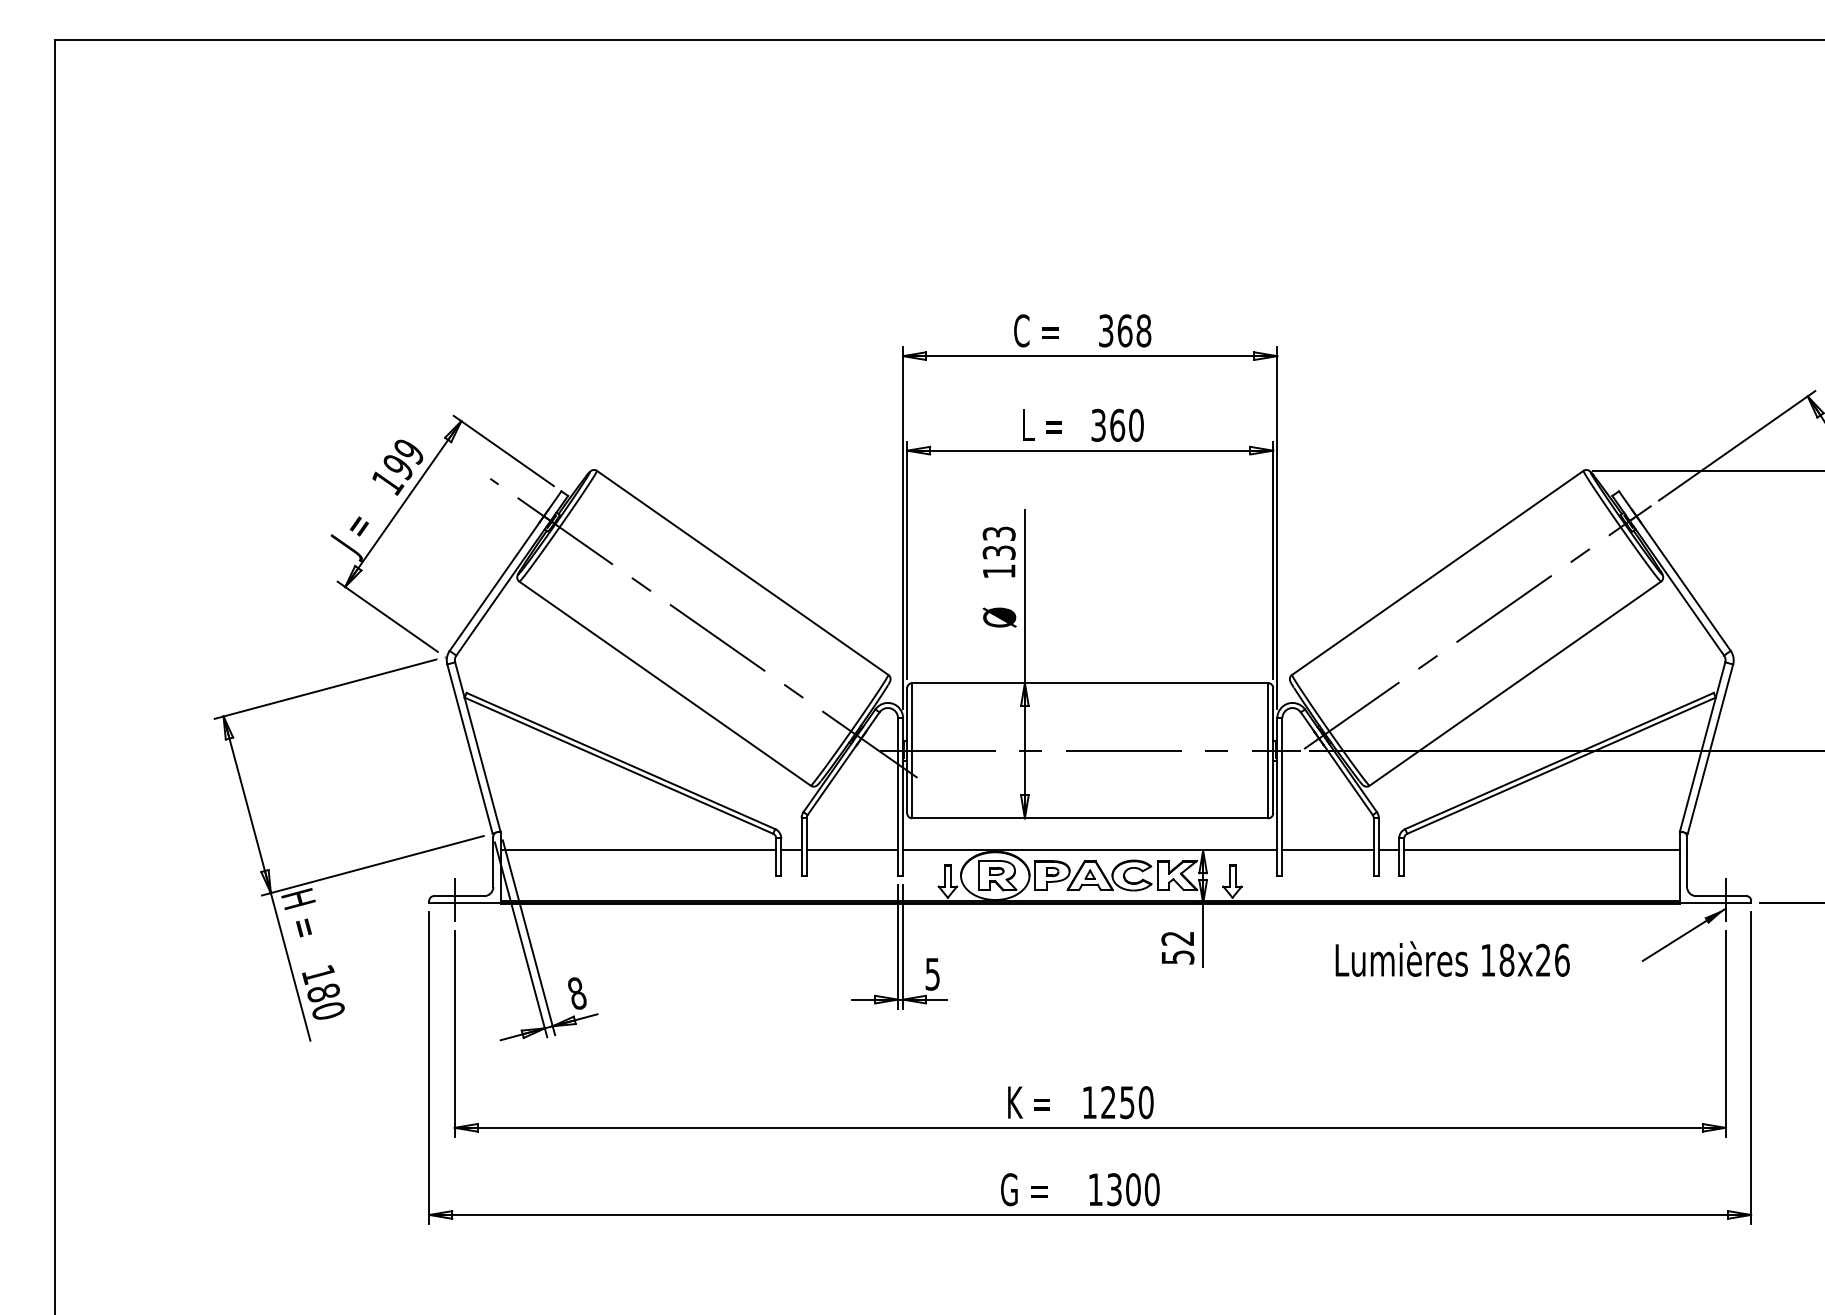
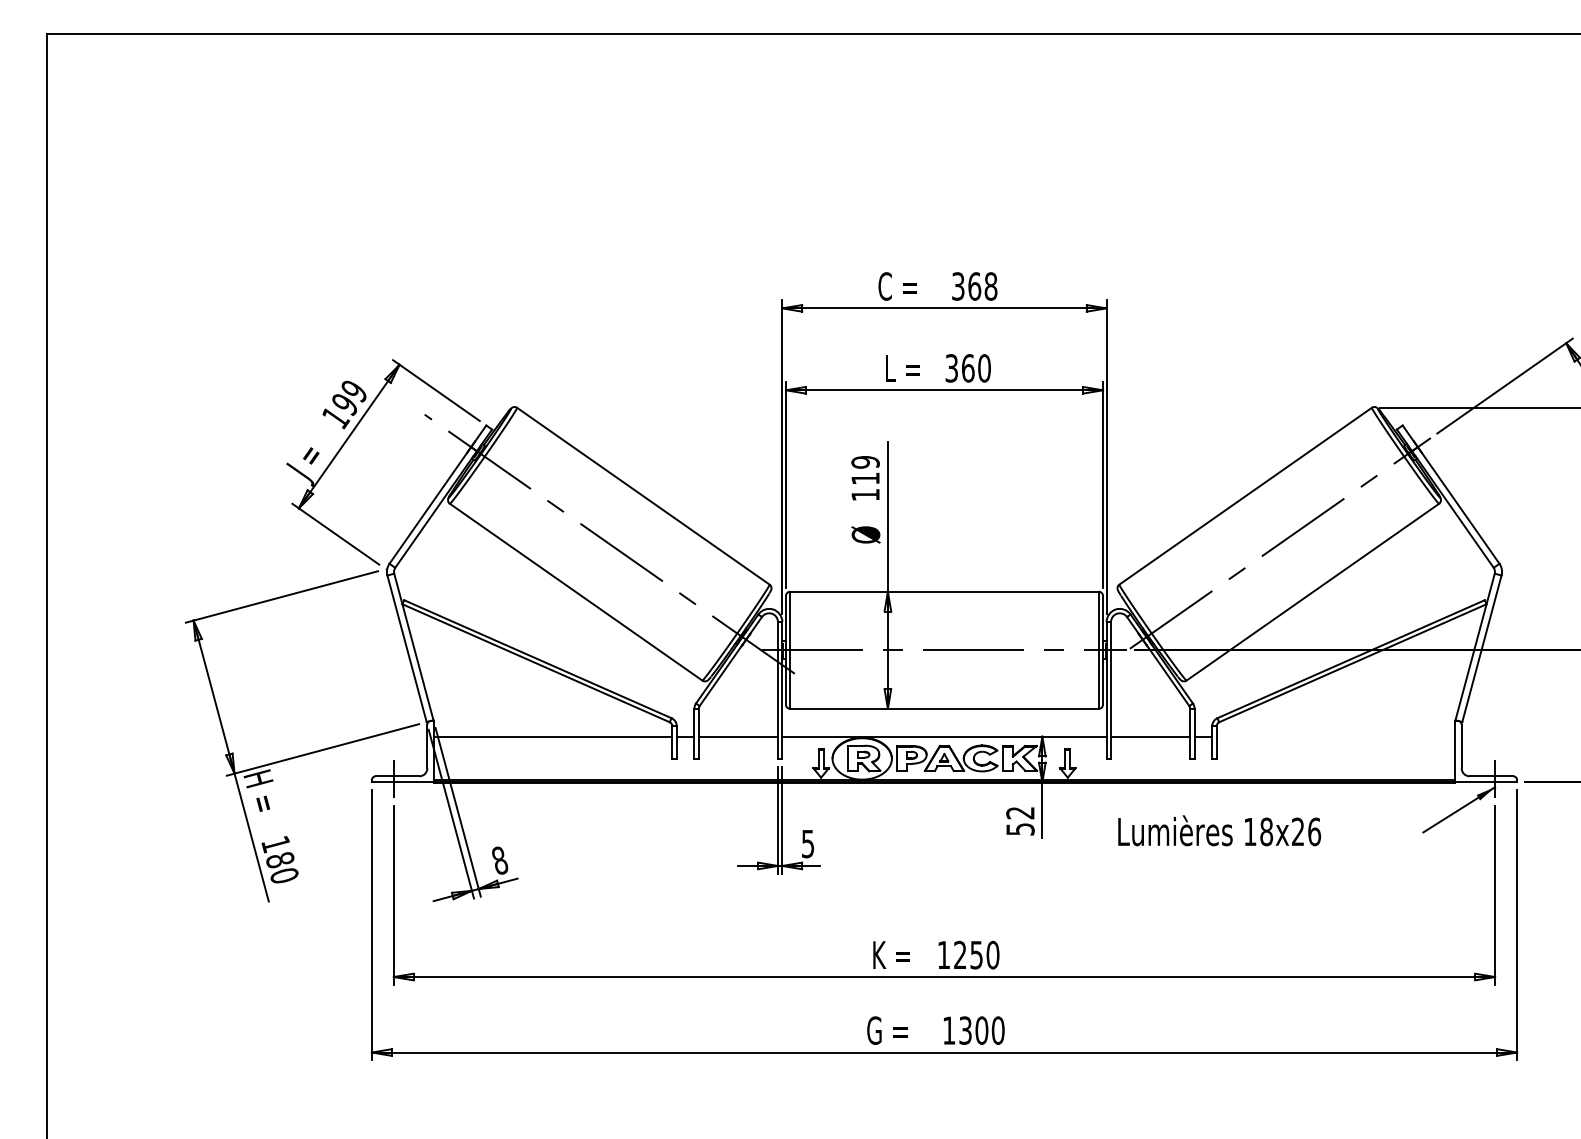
text: (999, 543) -> (865, 470), 133 -> 119
line: (1541, 850) -> (1335, 736), removed
text: (1452, 958) -> (1219, 830), moved

